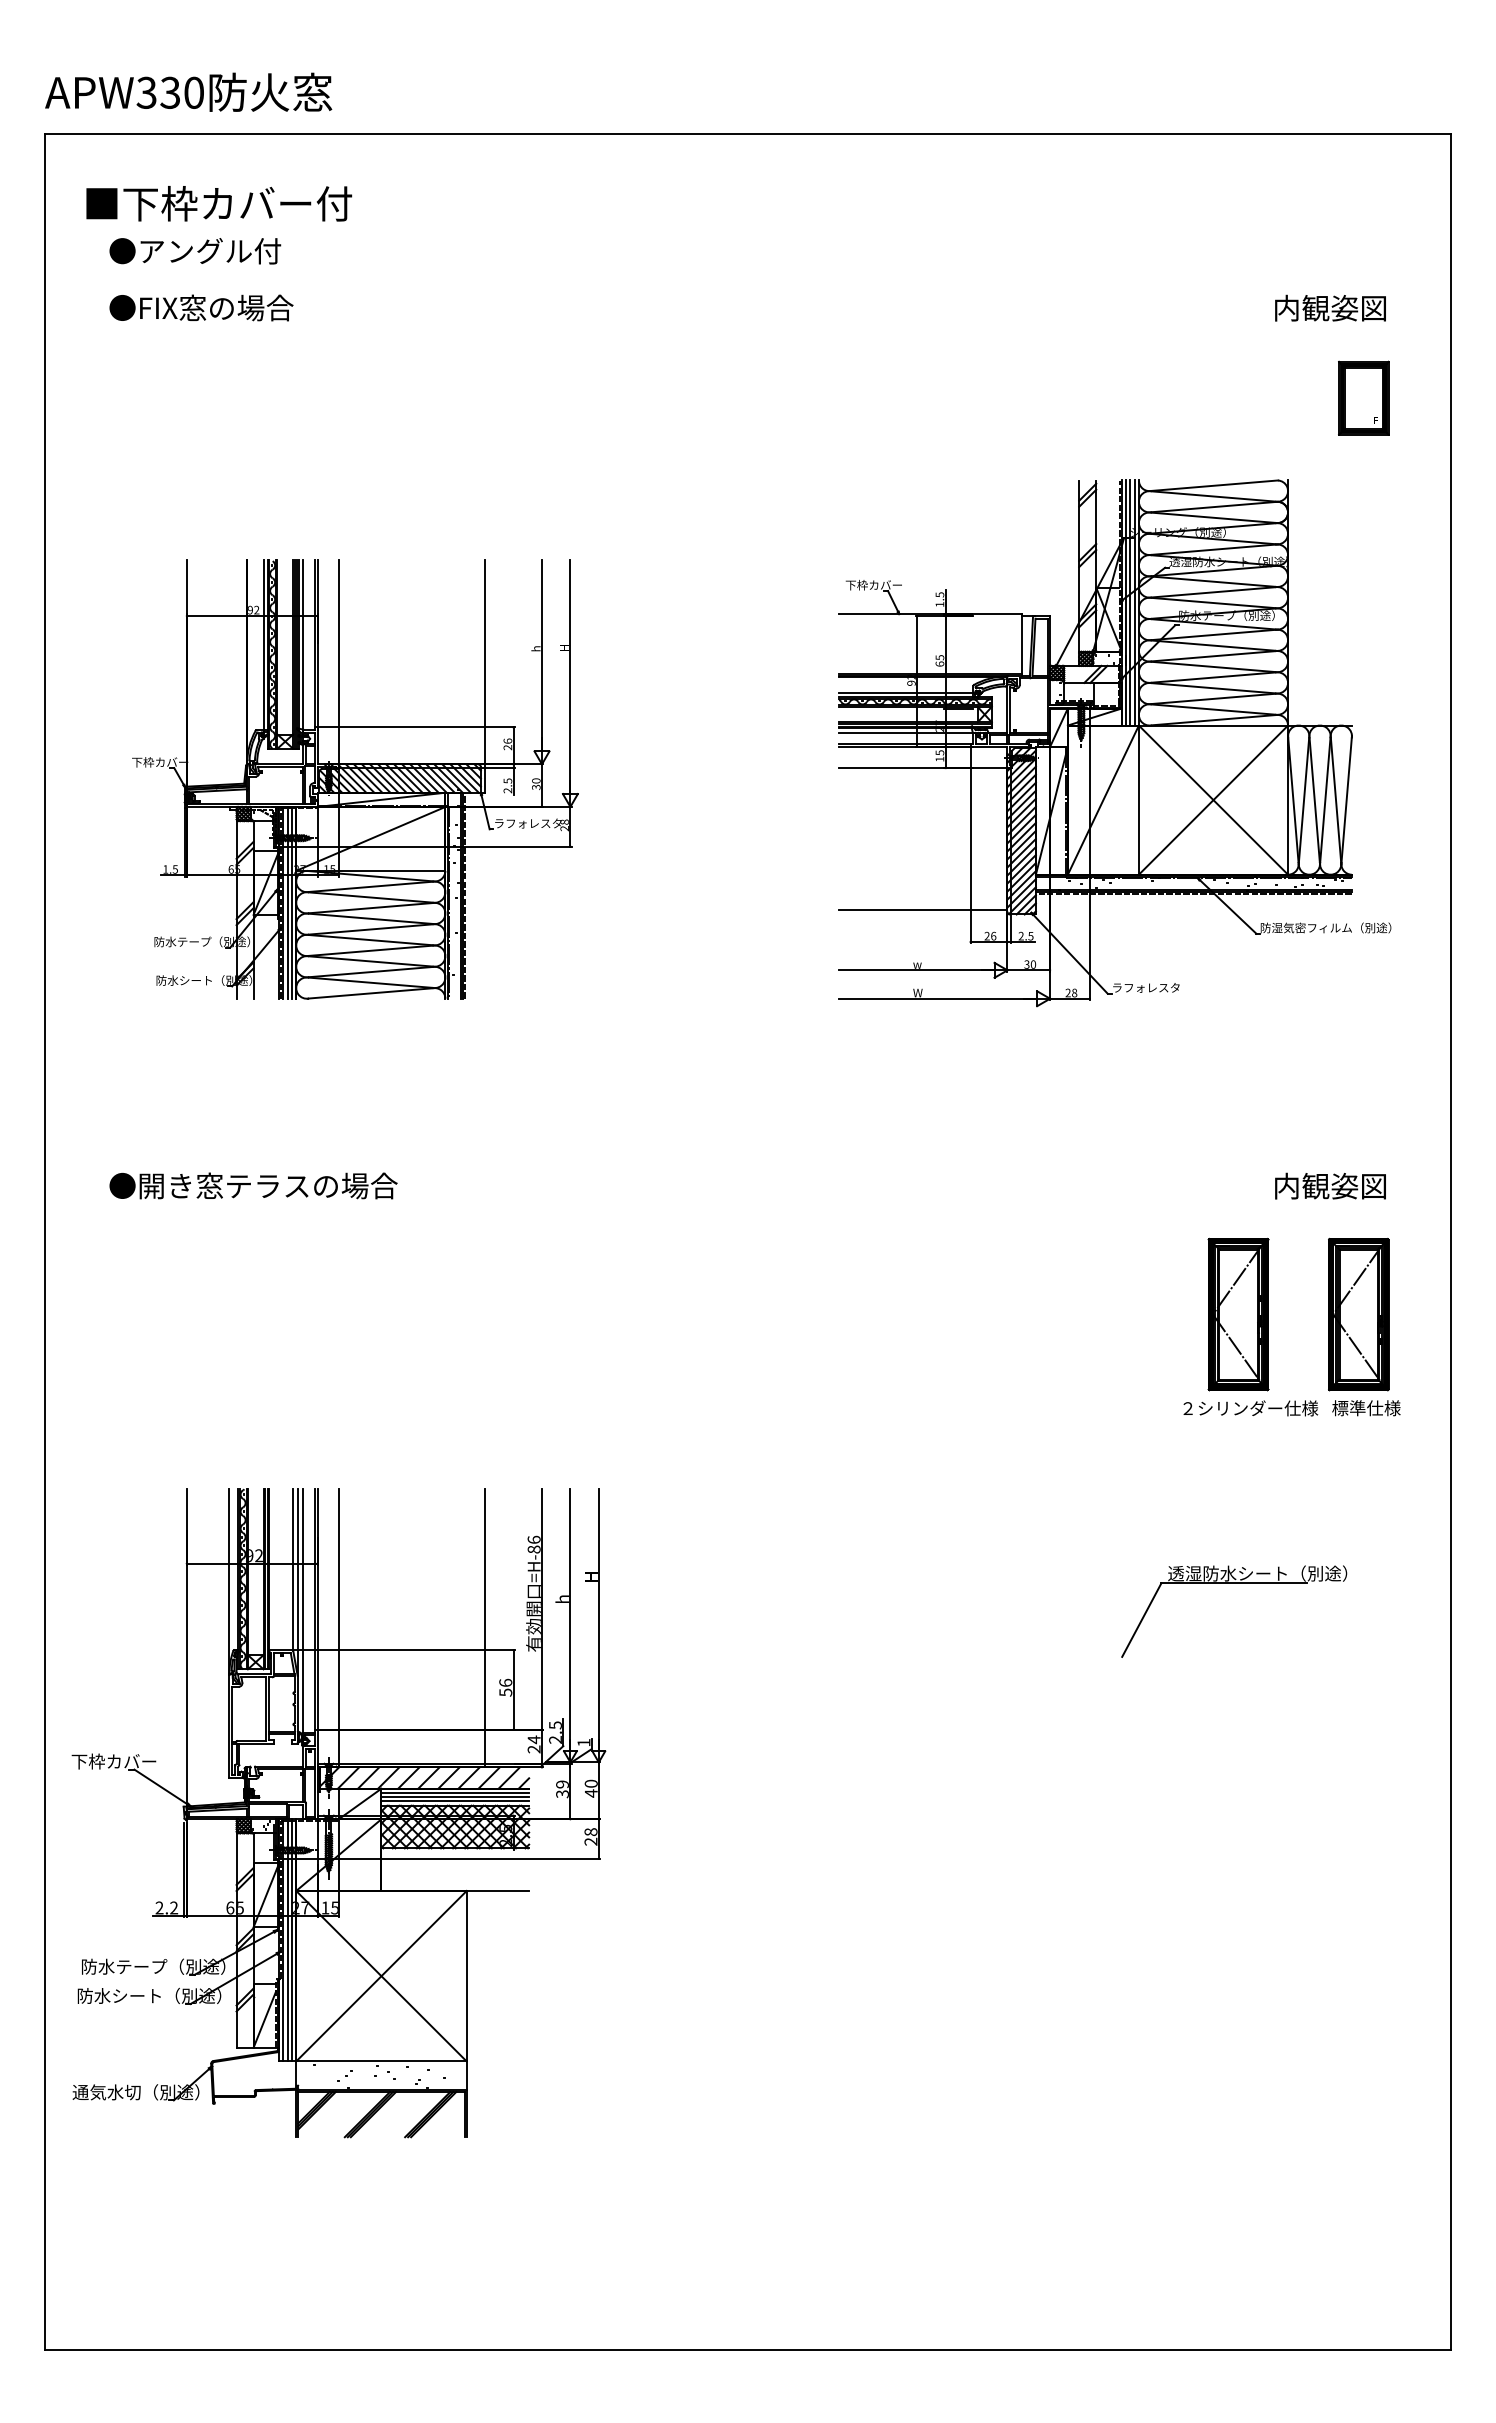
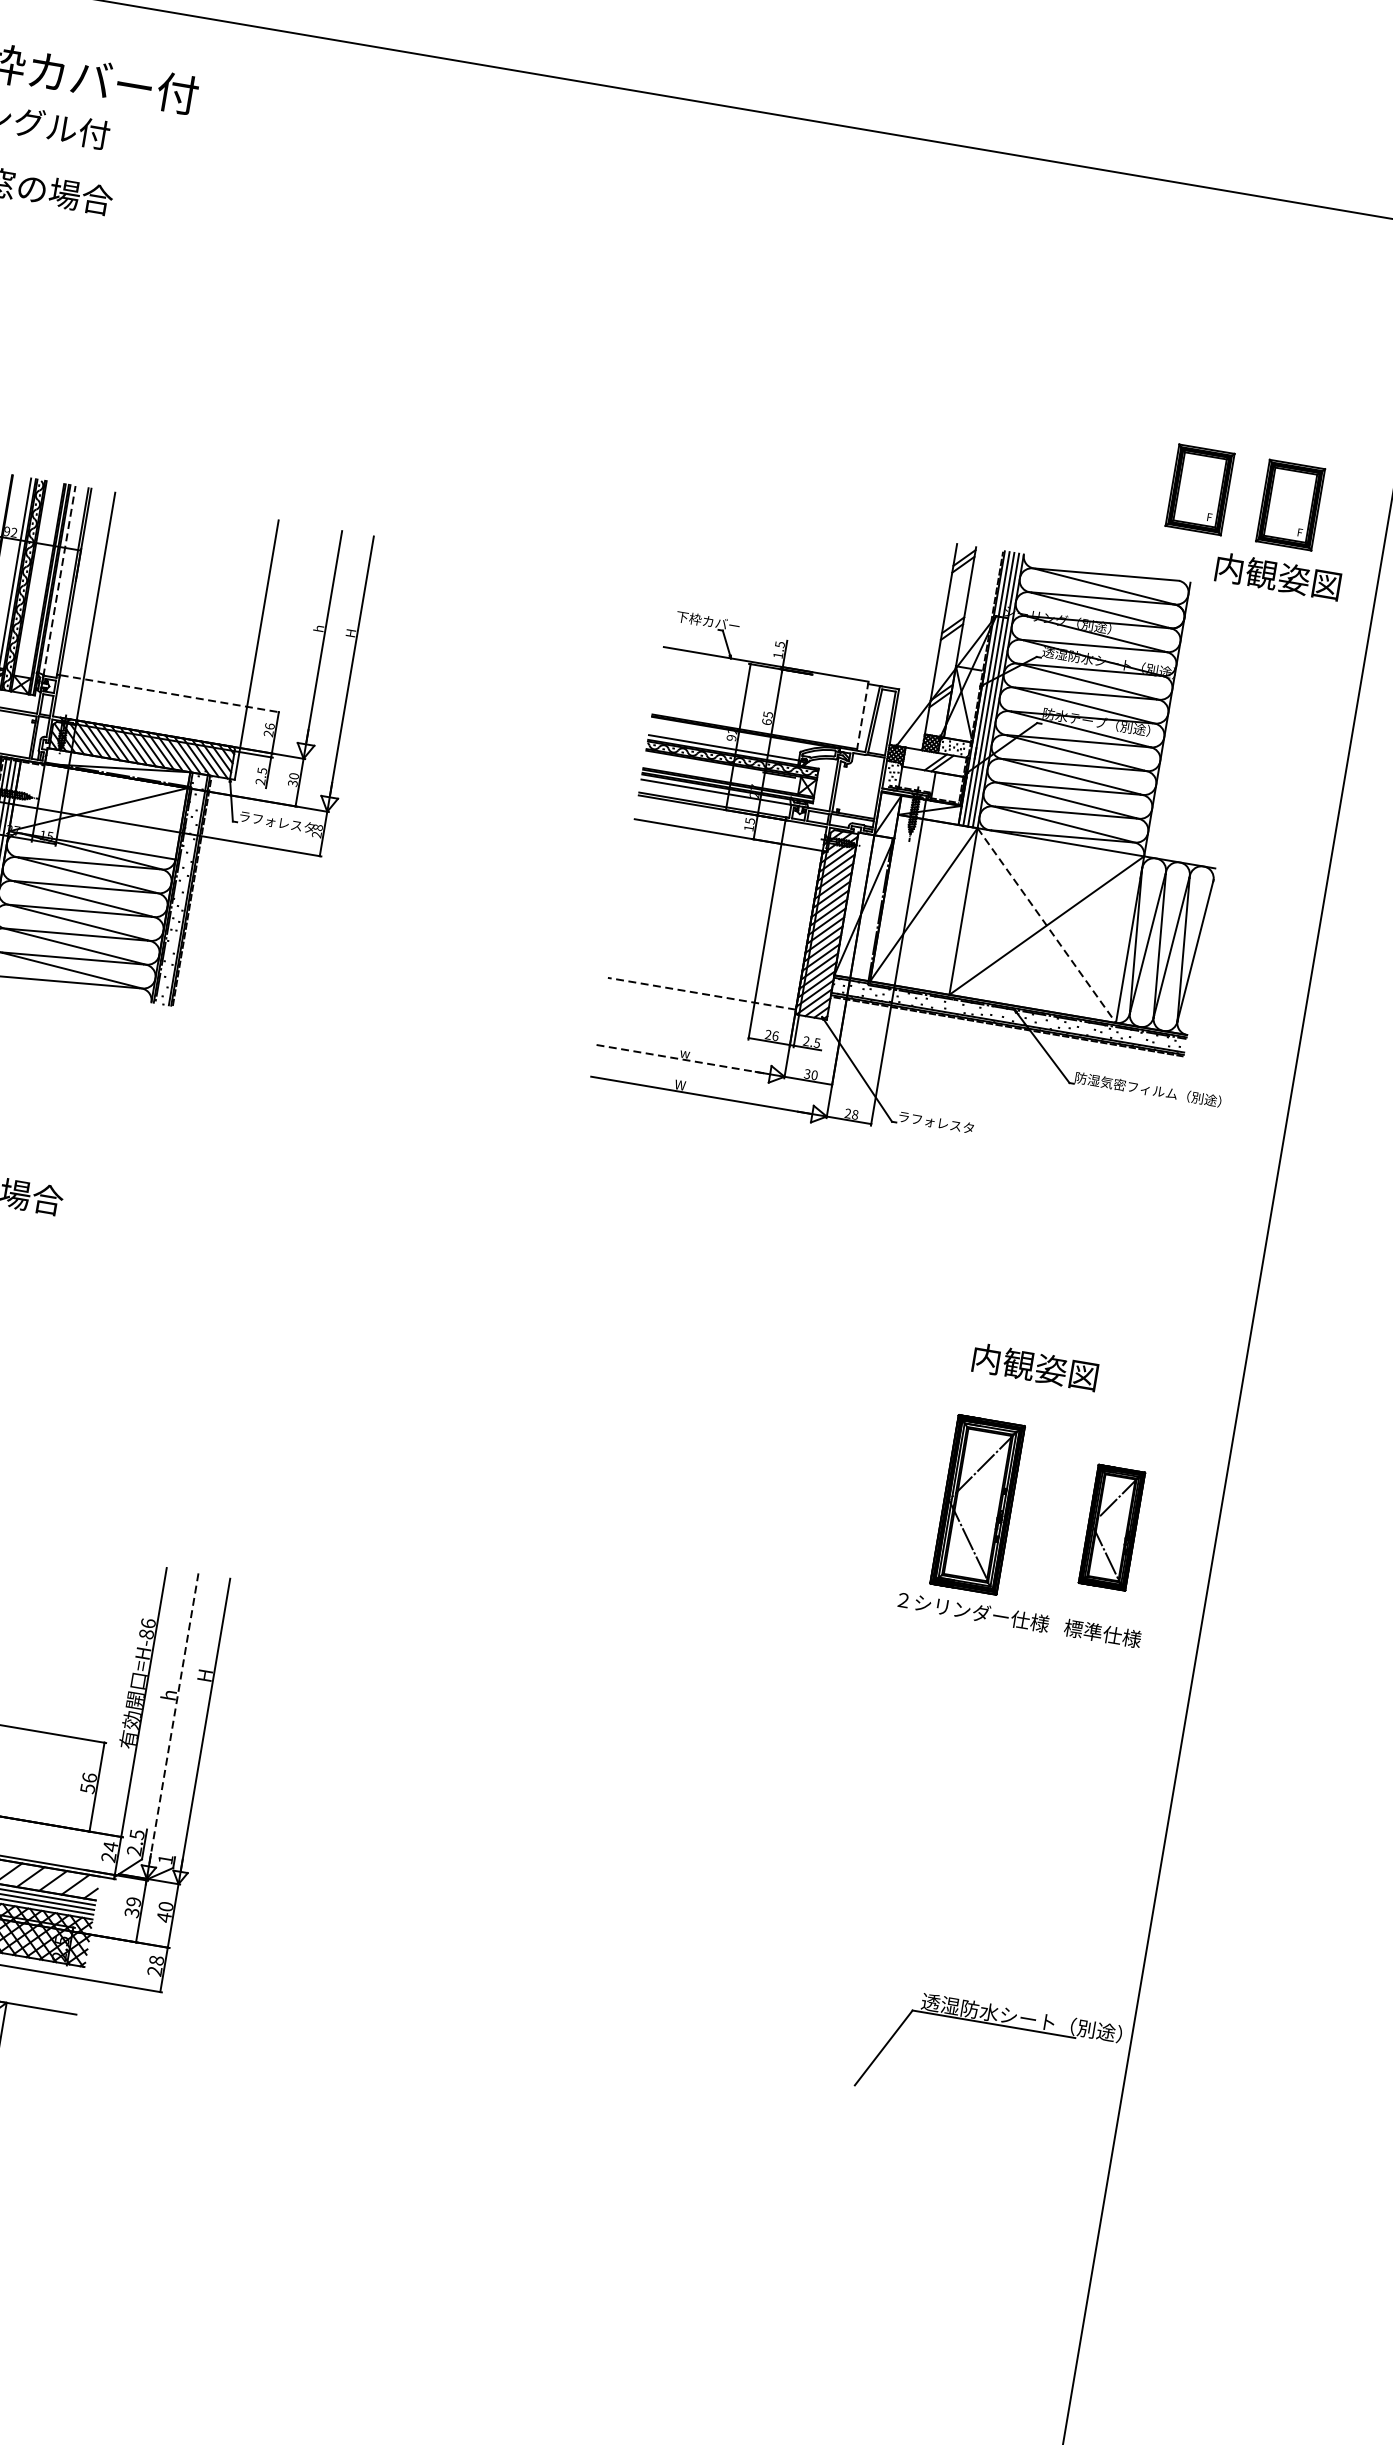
text: (1330, 307) -> (1278, 575), moved
part: (1282, 397) -> (1199, 488), added
line: (1022, 644) -> (862, 715), solid -> dashed
line: (303, 645) -> (59, 581), solid -> dashed
line: (417, 727) -> (171, 694), solid -> dashed
line: (1213, 800) -> (1046, 926), solid -> dashed
line: (922, 910) -> (700, 993), solid -> dashed
line: (915, 970) -> (681, 1059), solid -> dashed
text: (1330, 1185) -> (1035, 1366), moved
part: (1358, 1314) -> (1111, 1527), size x0.7
part: (1234, 1583) -> (994, 2024), moved
line: (570, 1619) -> (173, 1719), solid -> dashed
line: (485, 1628) -> (77, 1713), removed

